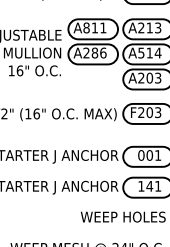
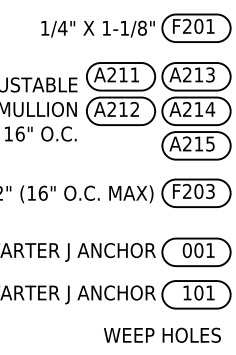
text: (86, 27) -> (111, 74), A811 -> A211
text: (99, 53) -> (129, 109), A286 -> A212
text: (141, 53) -> (187, 109), A514 -> A214
text: (153, 77) -> (204, 143), A203 -> A215
text: (149, 185) -> (198, 292), 141 -> 101

